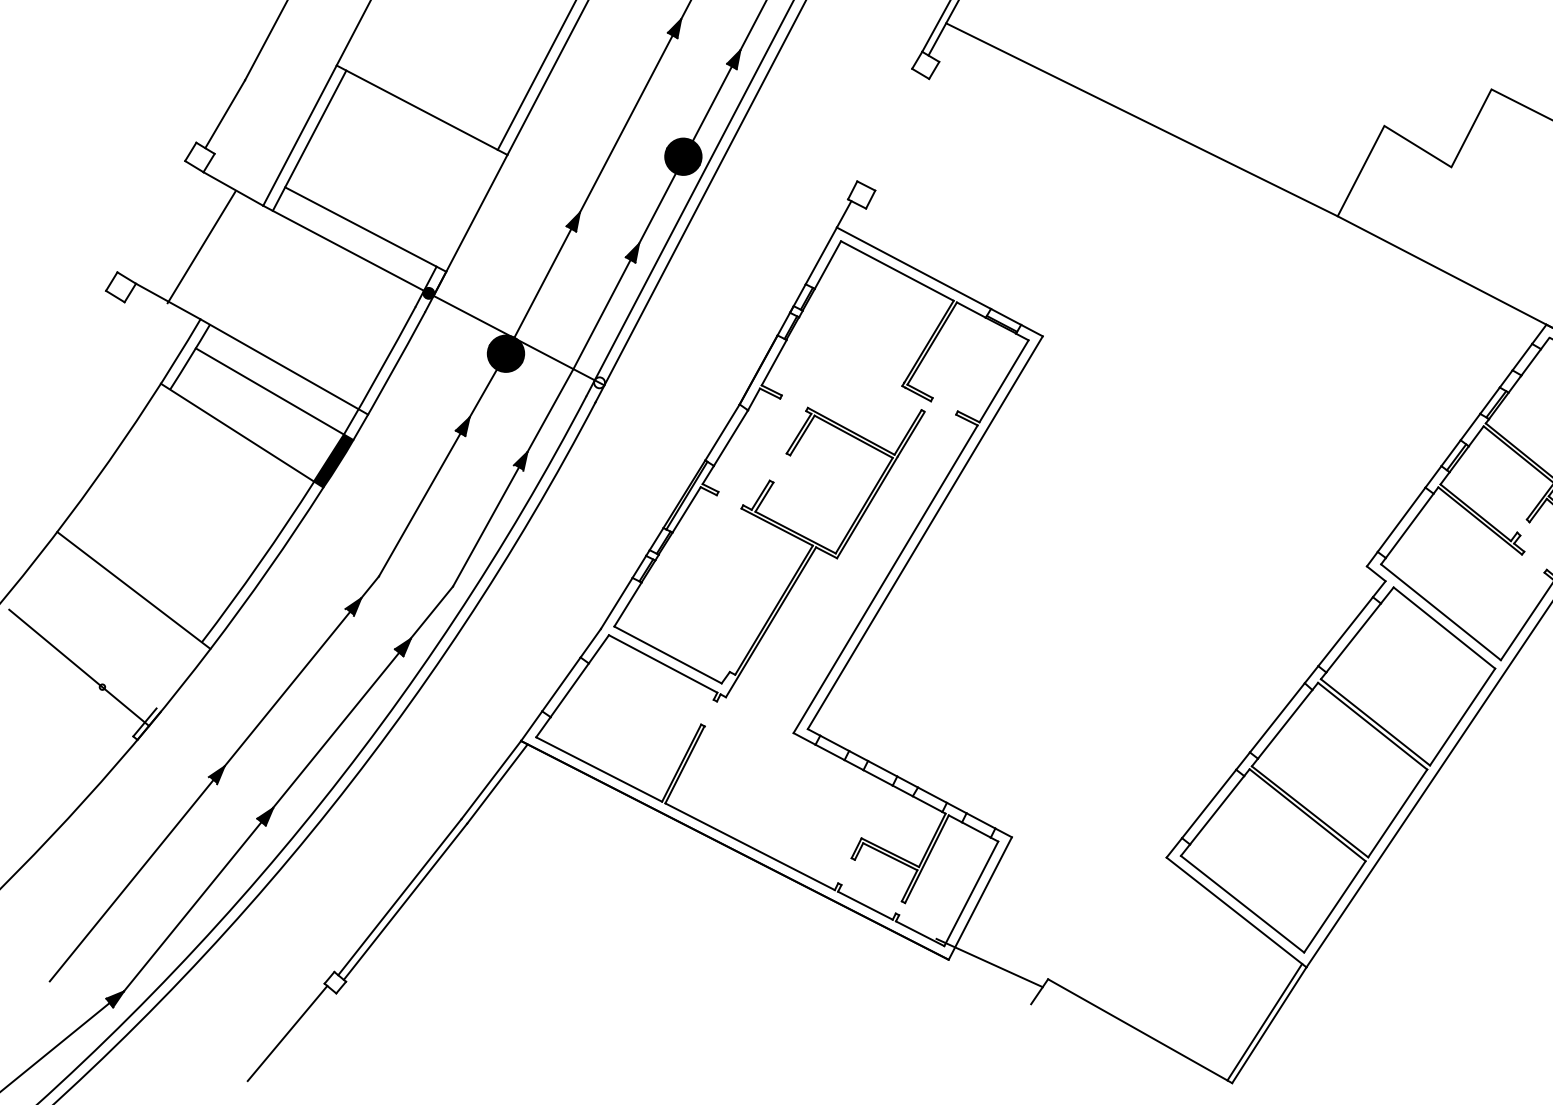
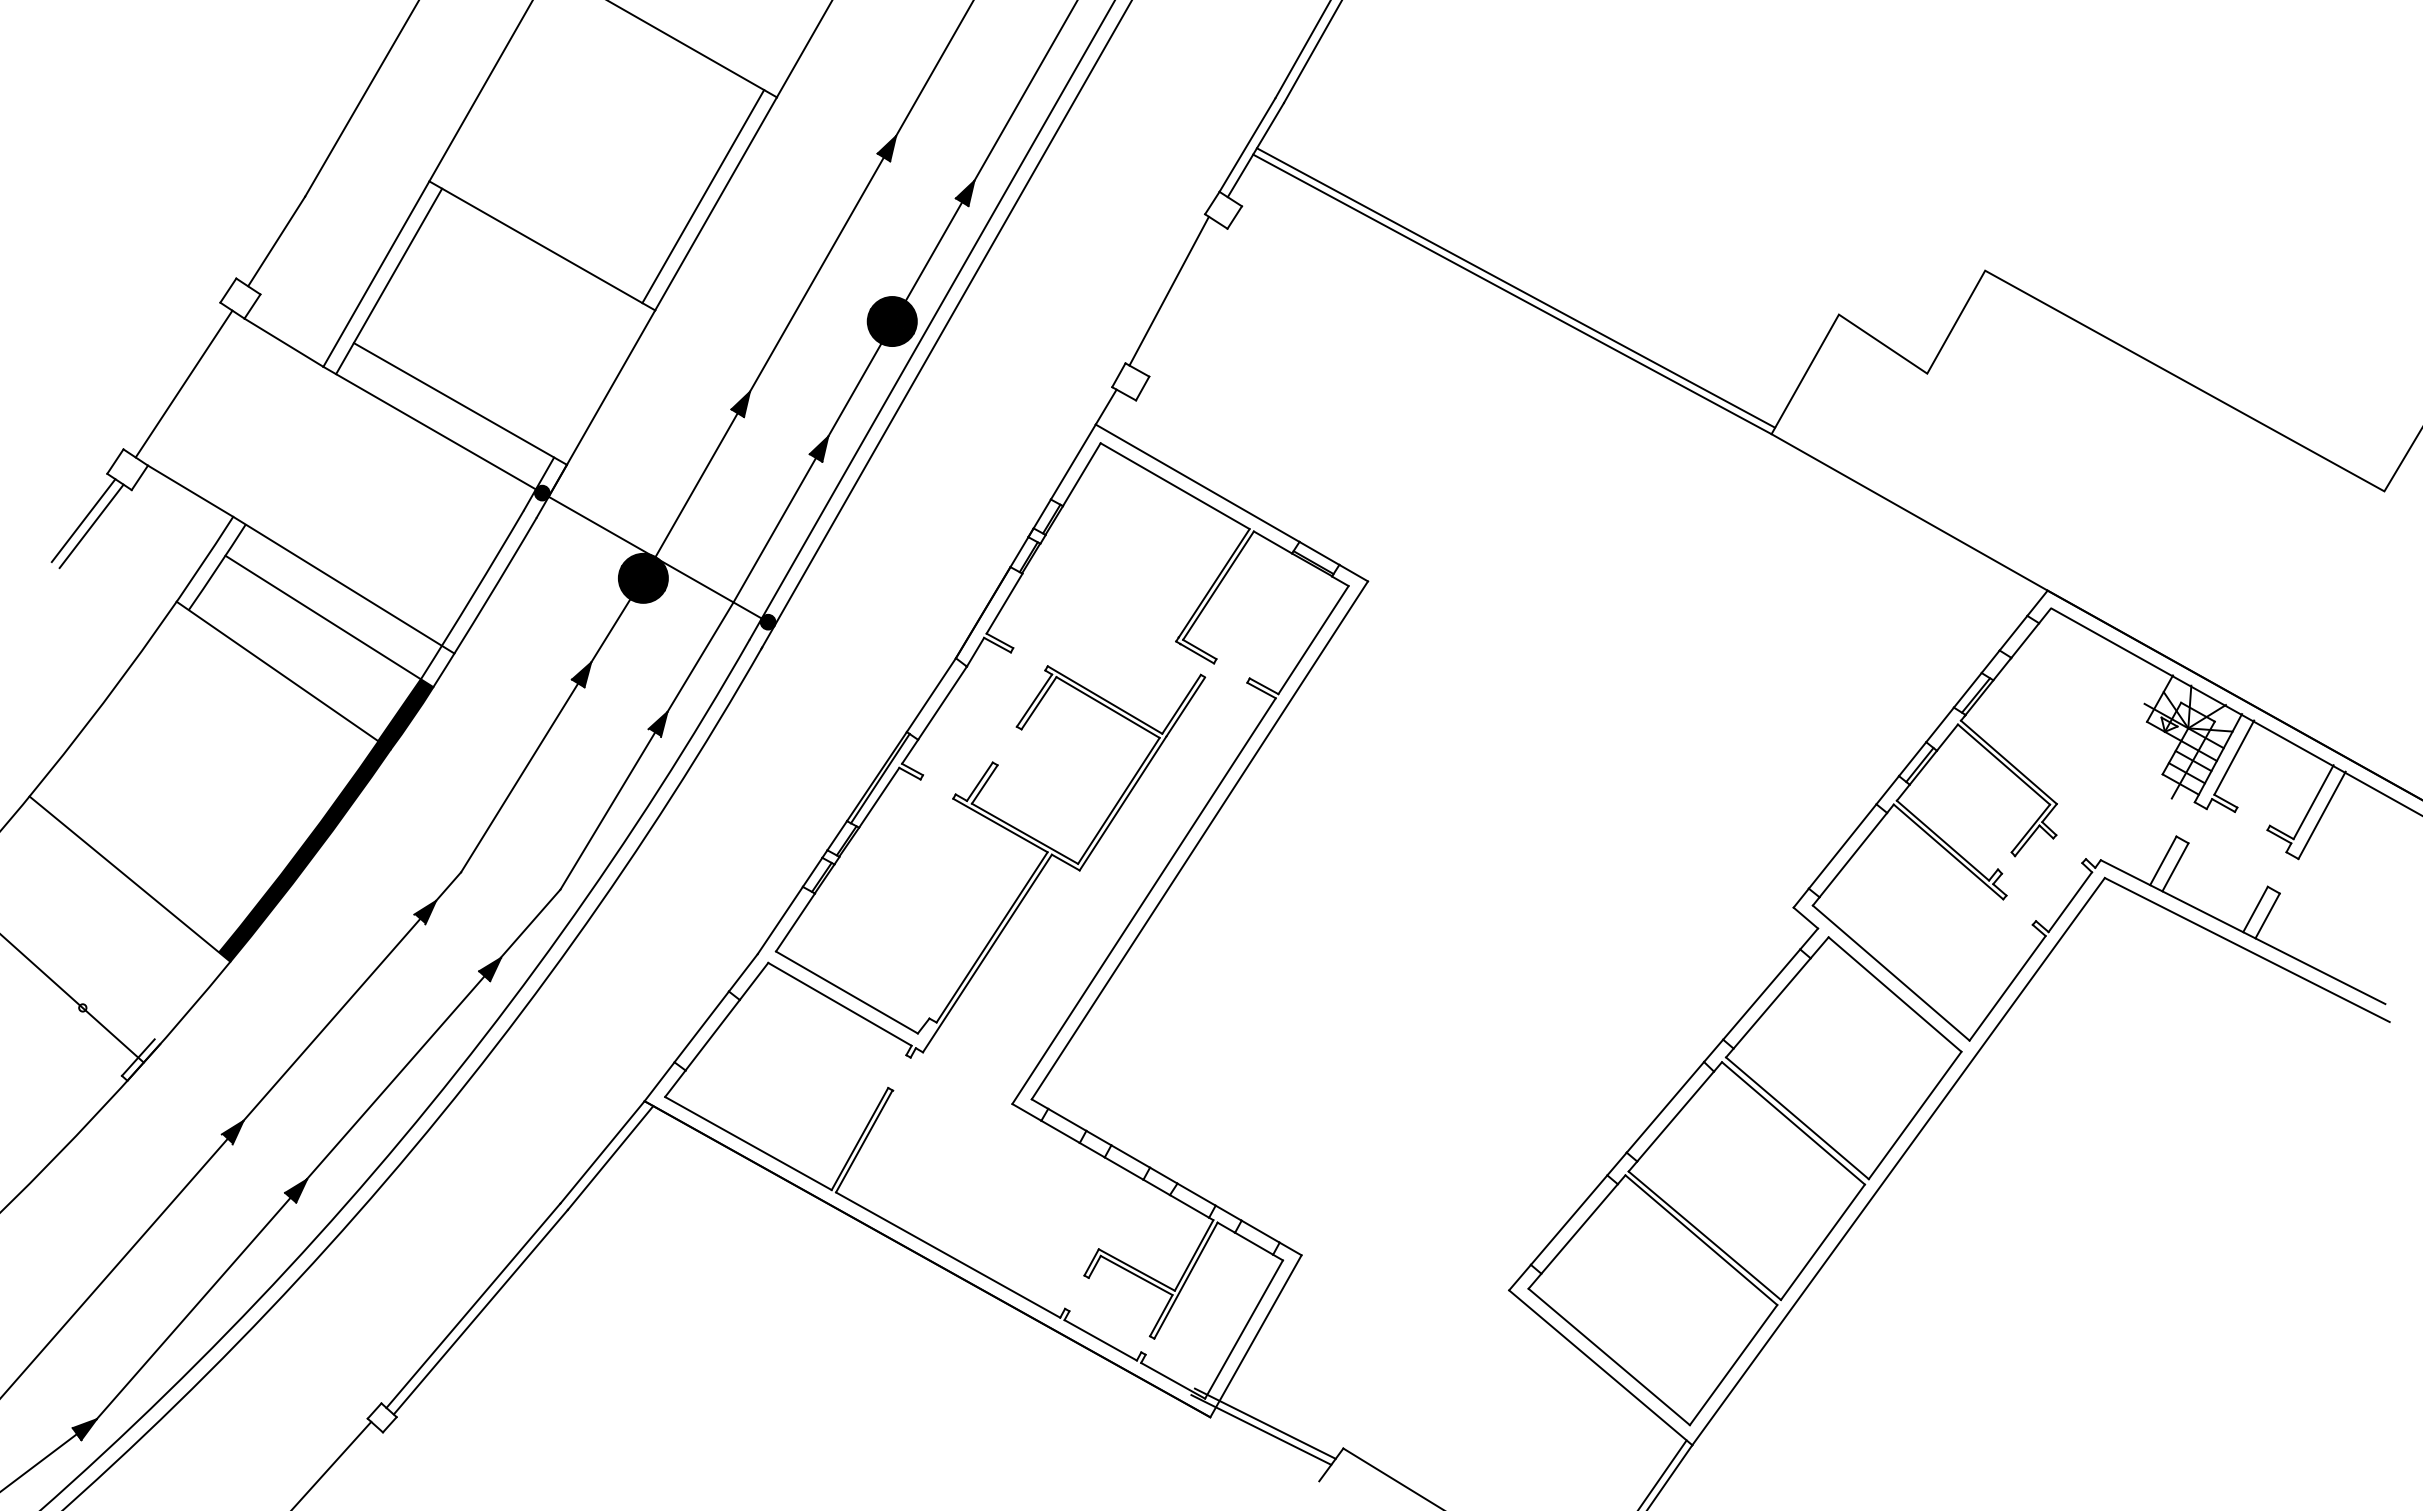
line: (1144, 114) -> (1515, 287), added
line: (887, 126) -> (1168, 290), added
line: (201, 247) -> (183, 383), moved
line: (89, 326) -> (83, 520), added
line: (95, 330) -> (91, 526), added
fill: (599, 382) -> (767, 621), added
fill: (262, 565) -> (304, 851), added
line: (986, 967) -> (1261, 1429), added

